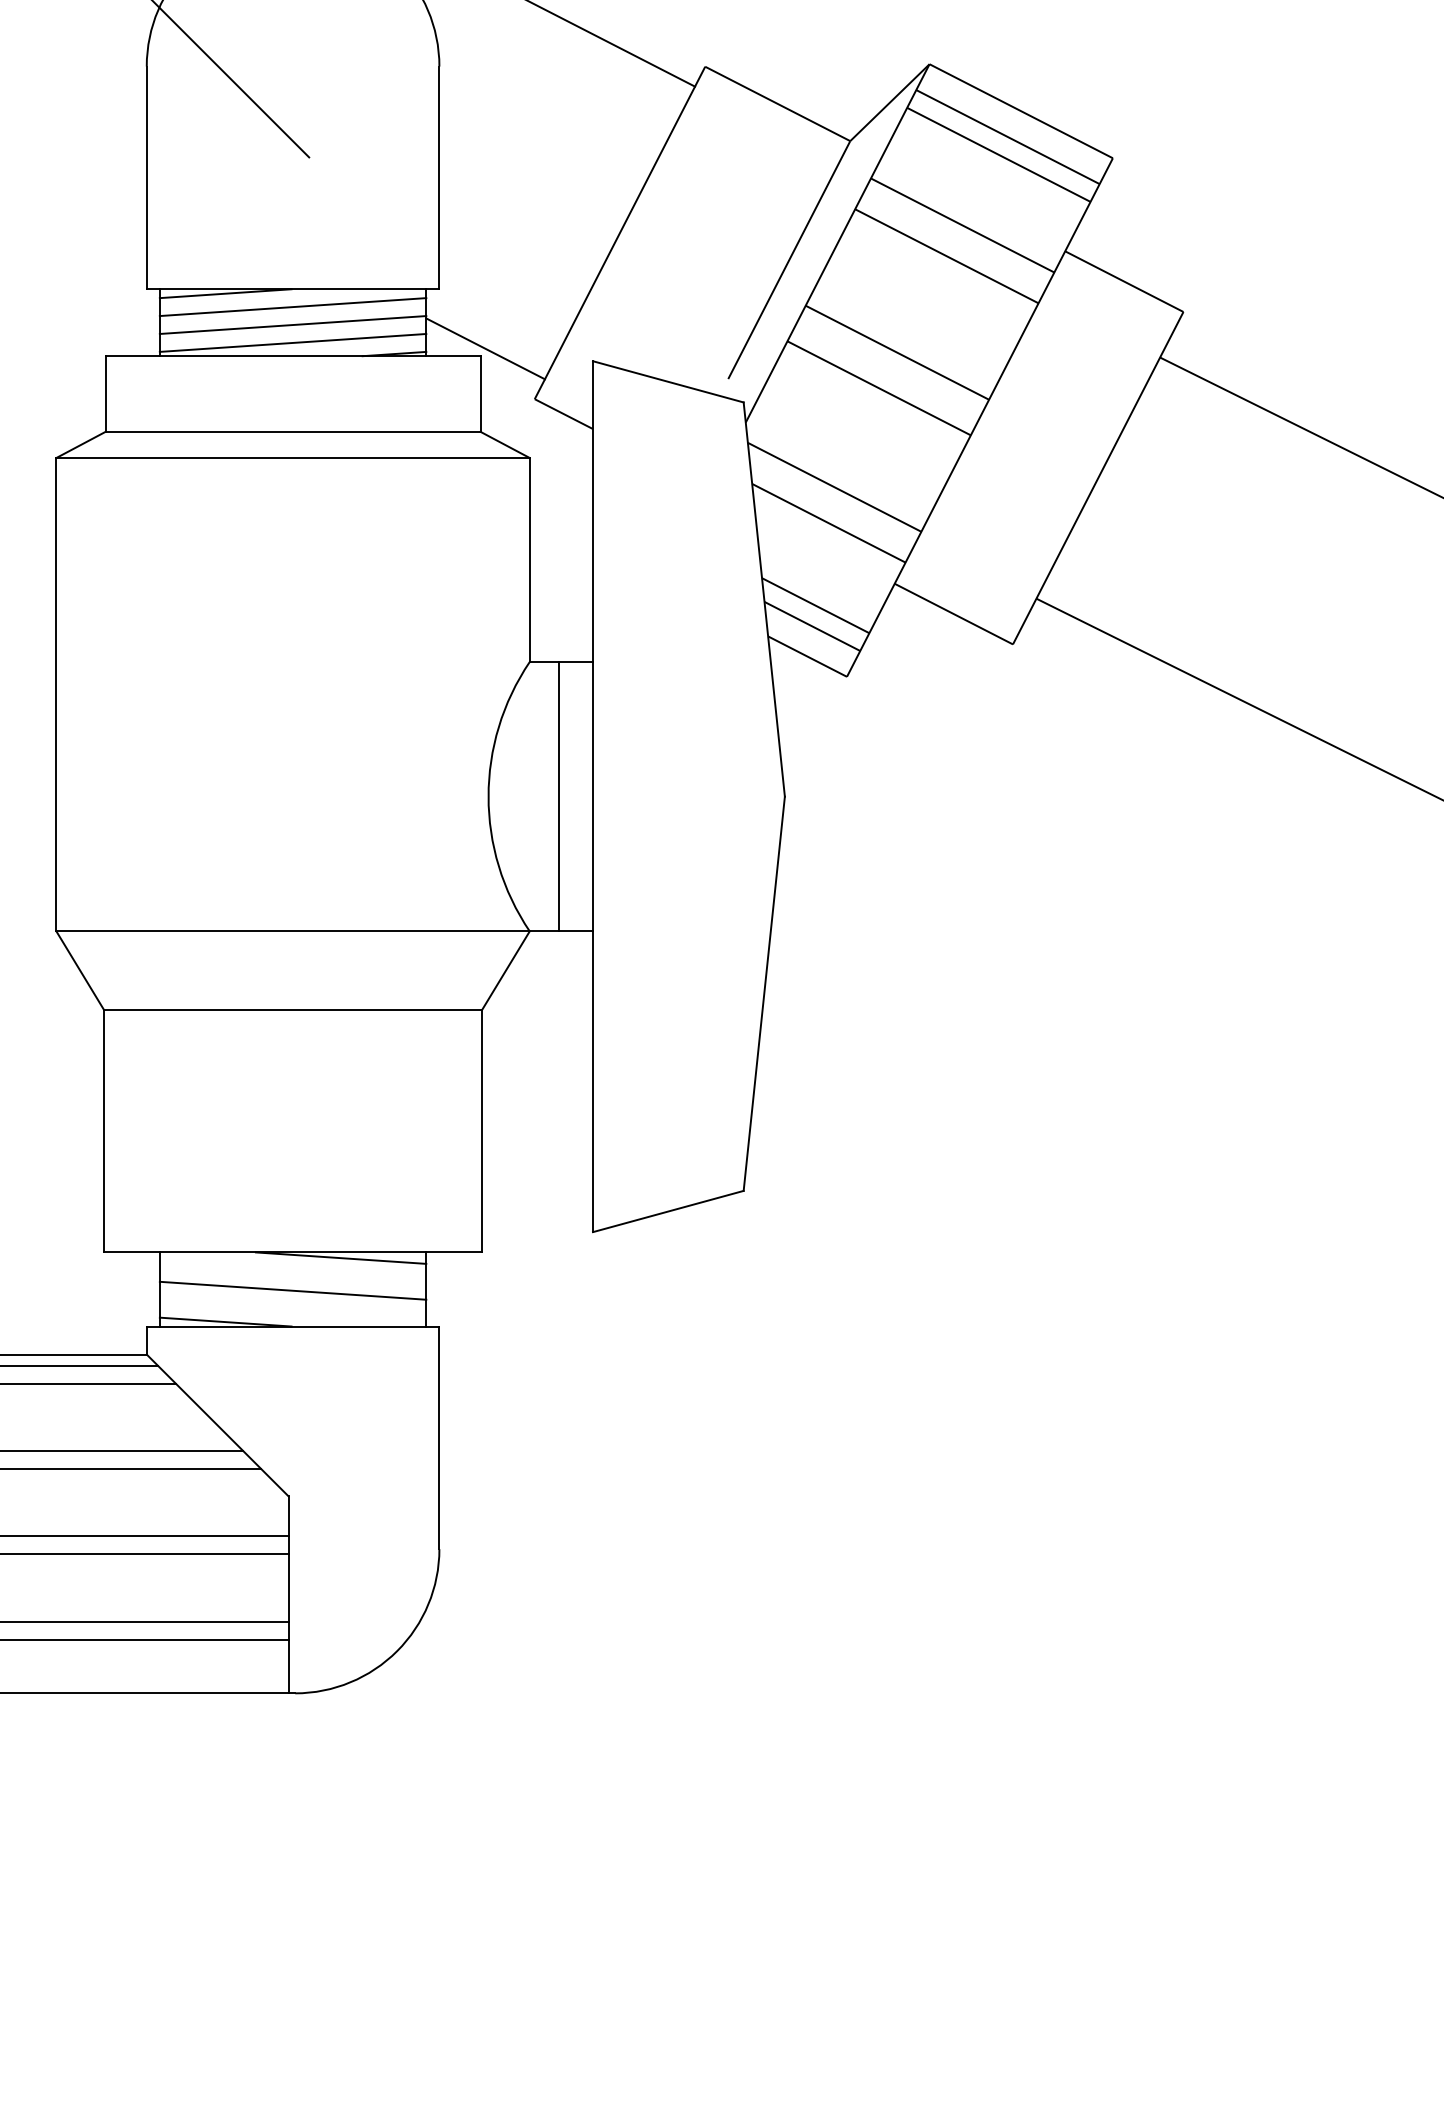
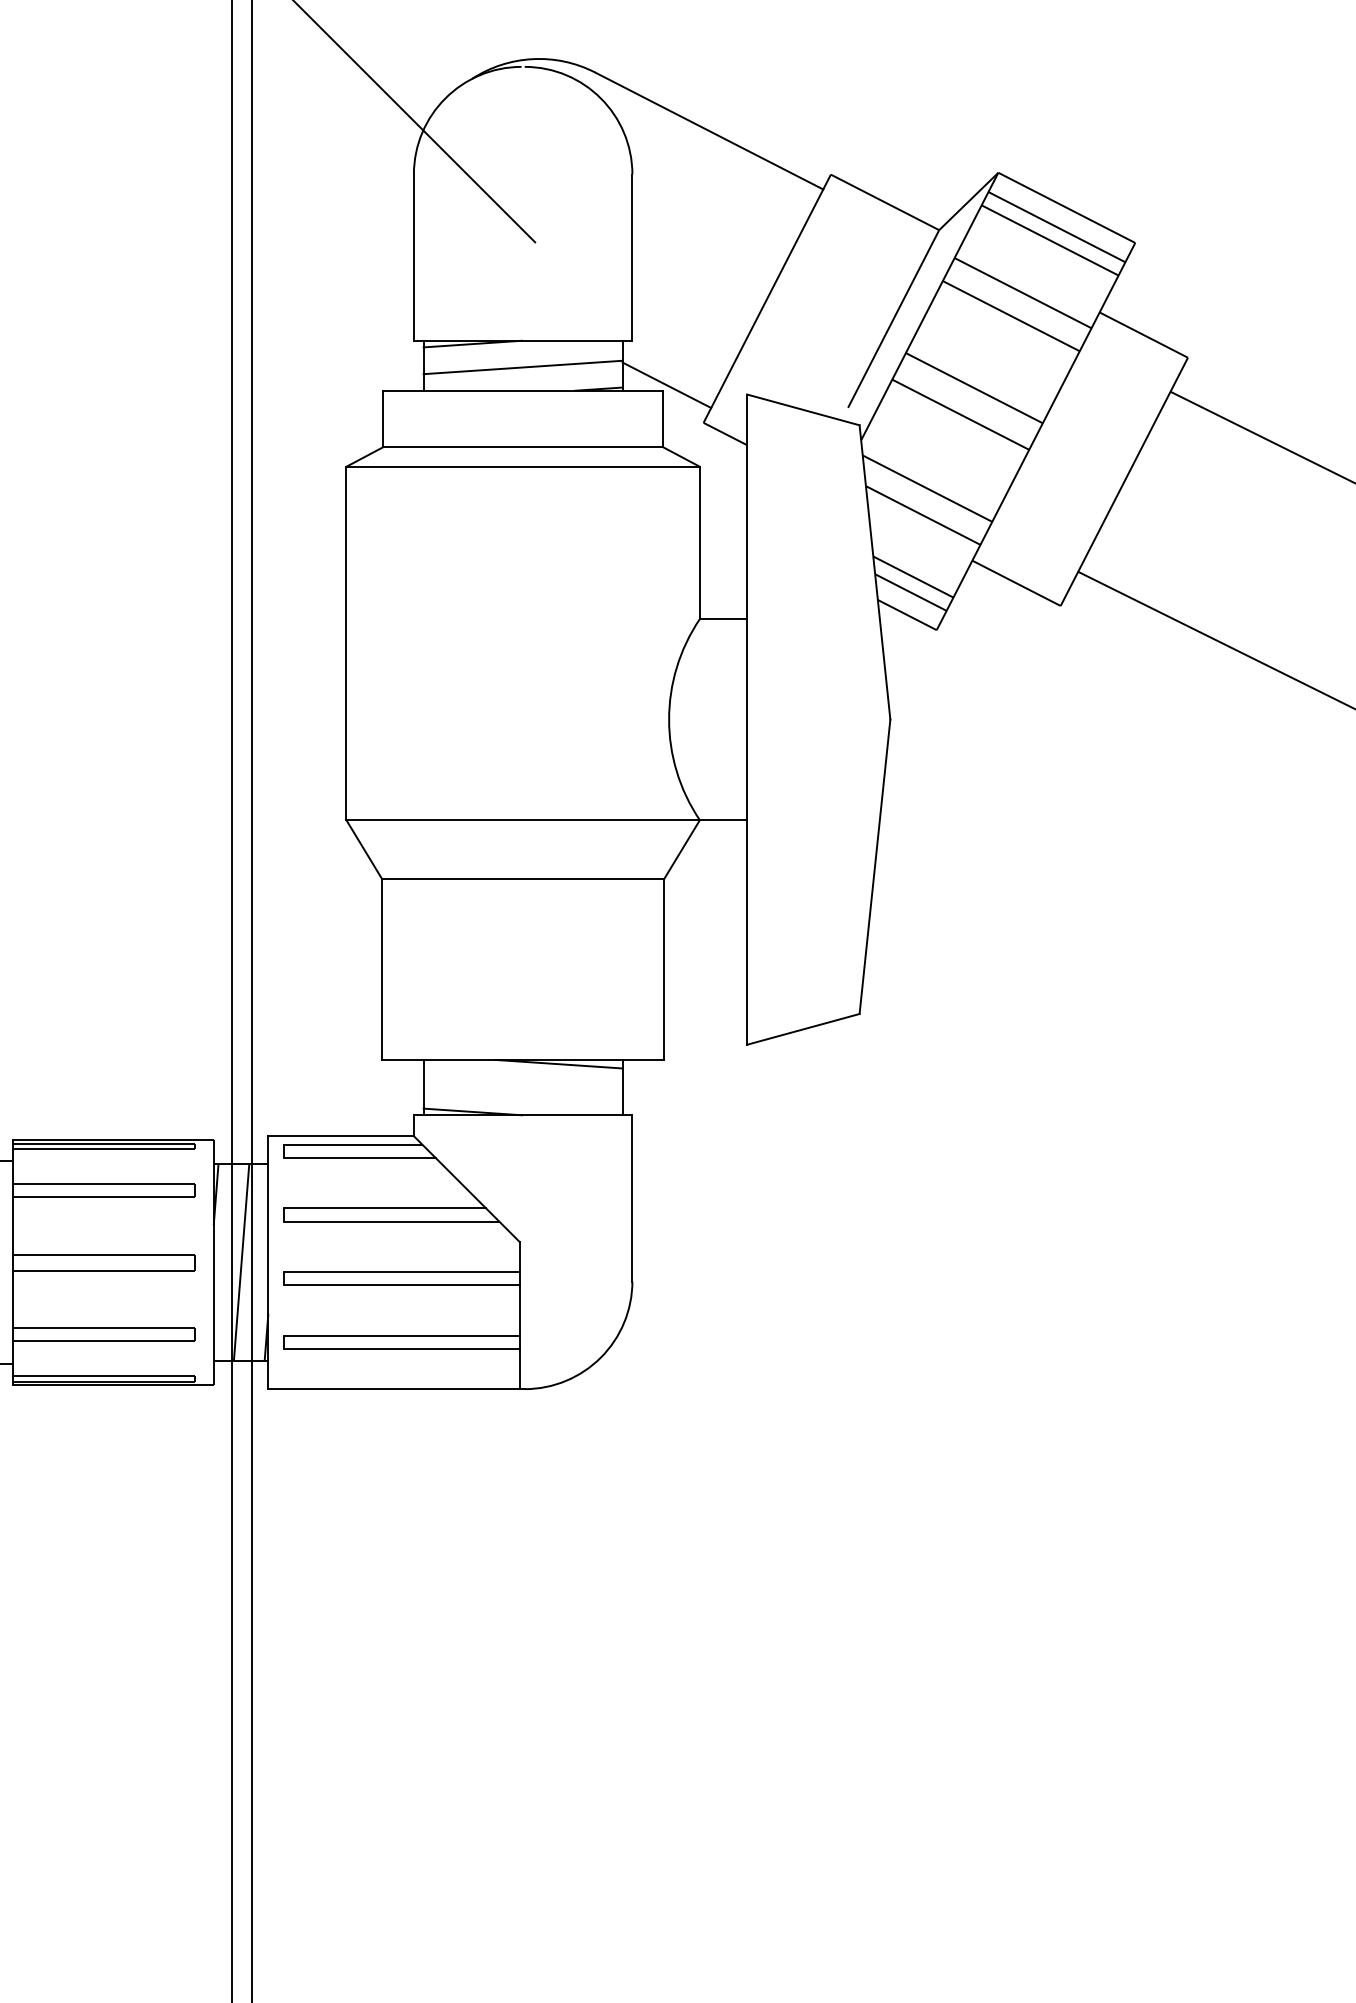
line: (292, 306) -> (522, 353), removed
line: (292, 342) -> (522, 380), removed
line: (558, 796) -> (721, 719), removed
line: (292, 1290) -> (522, 1088), removed

